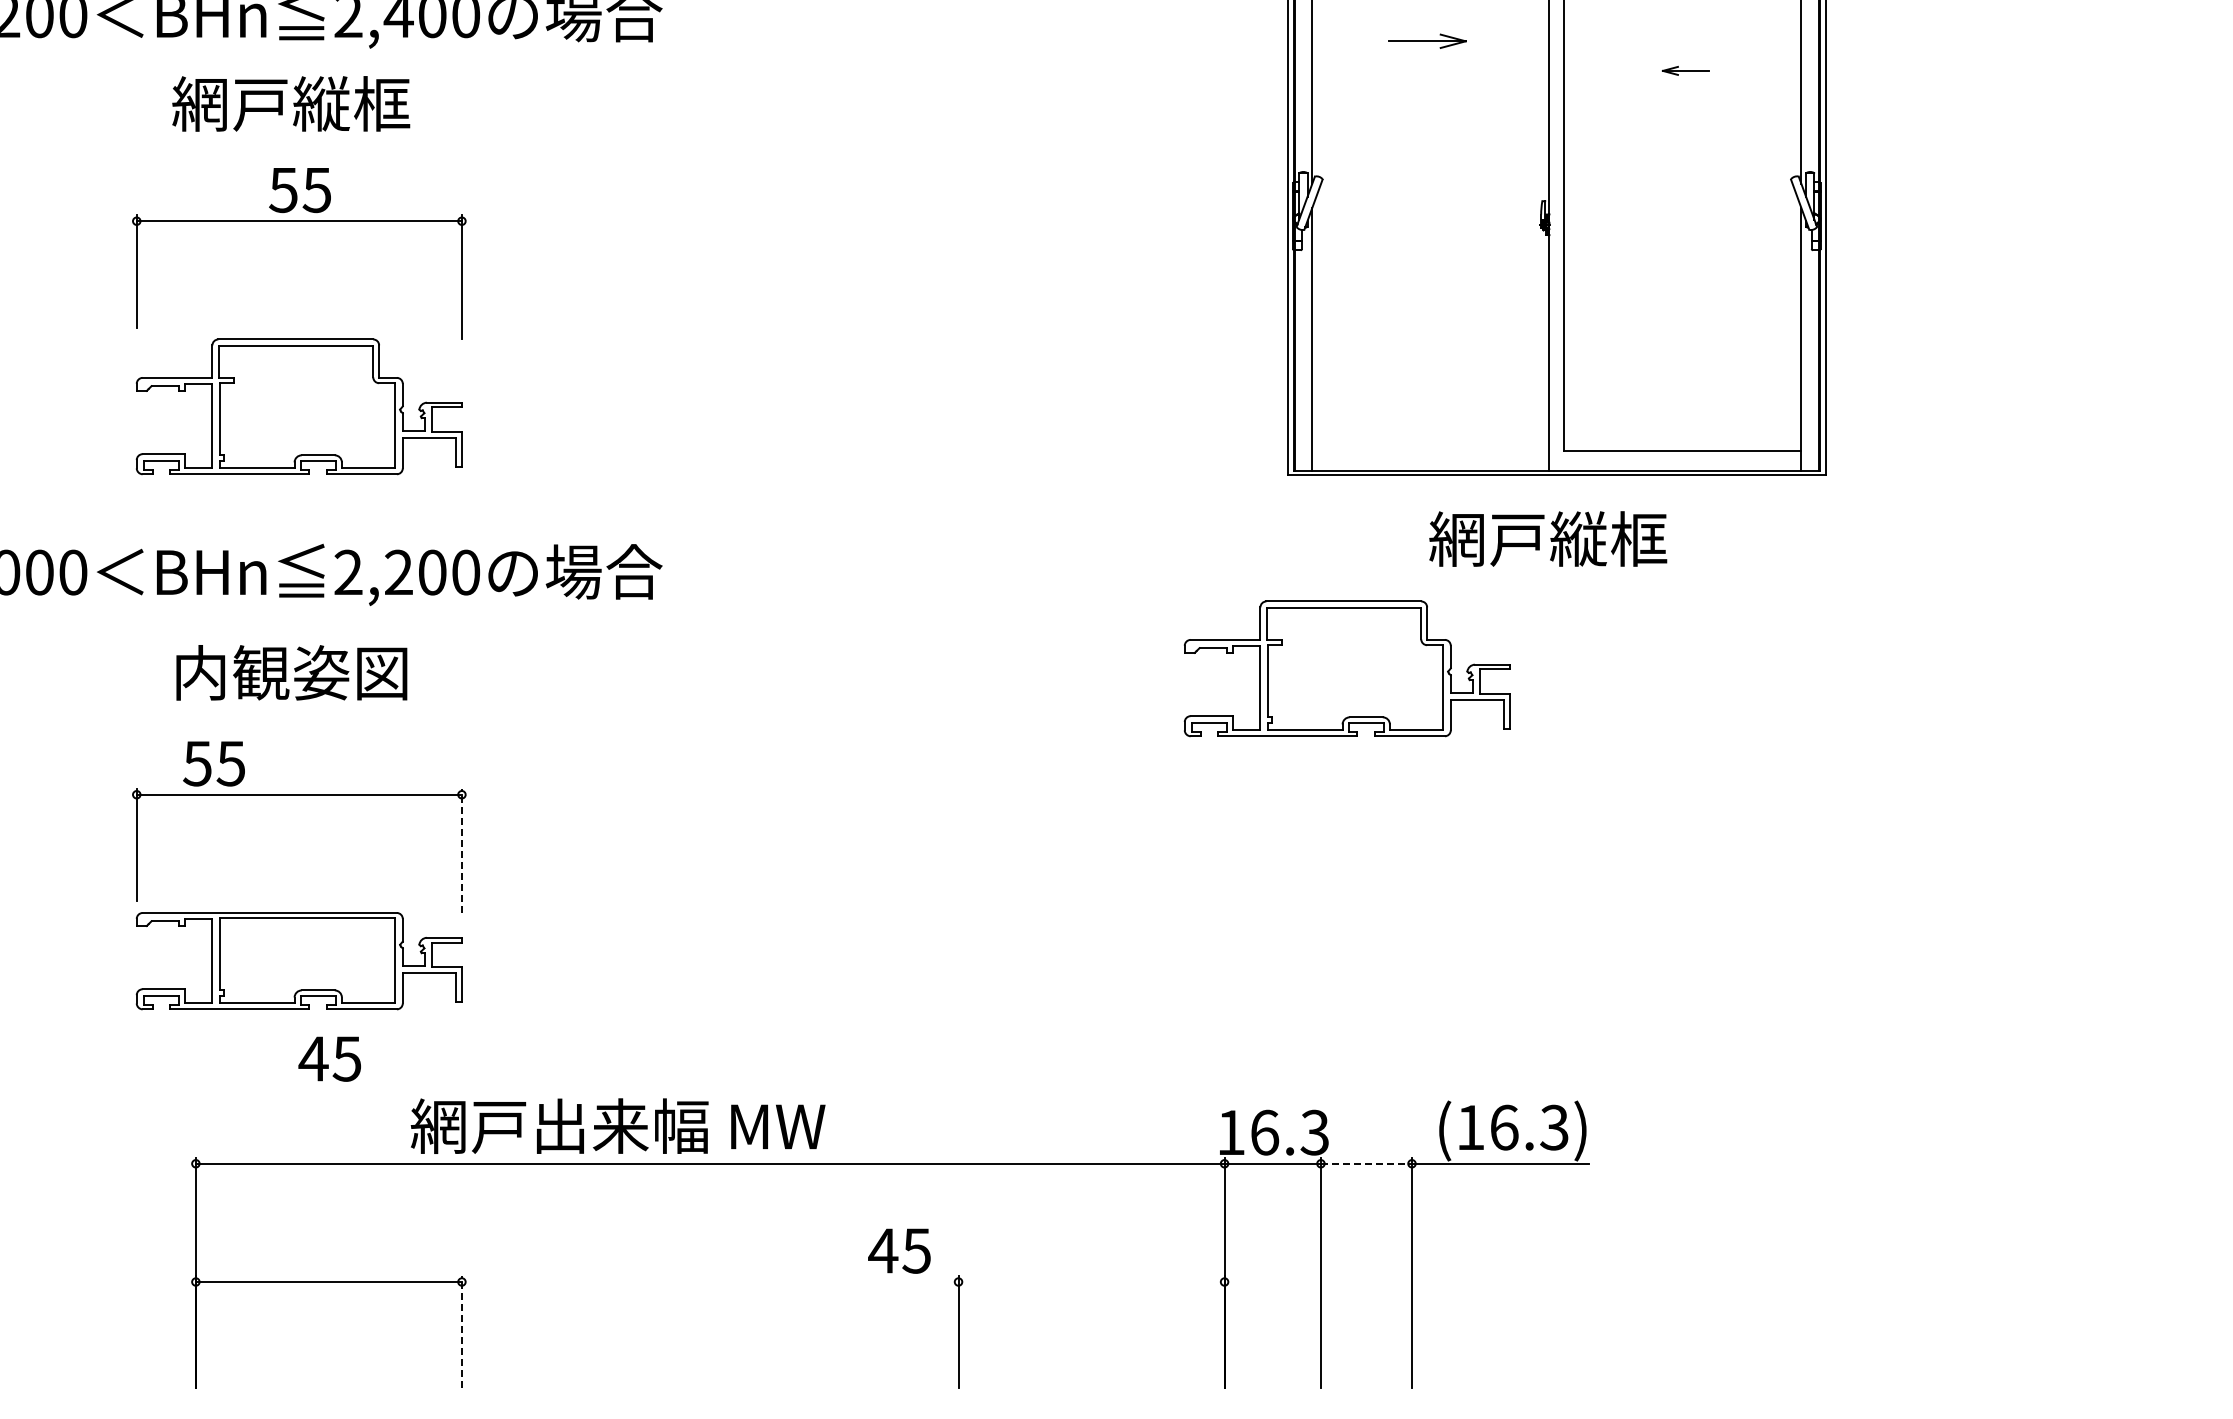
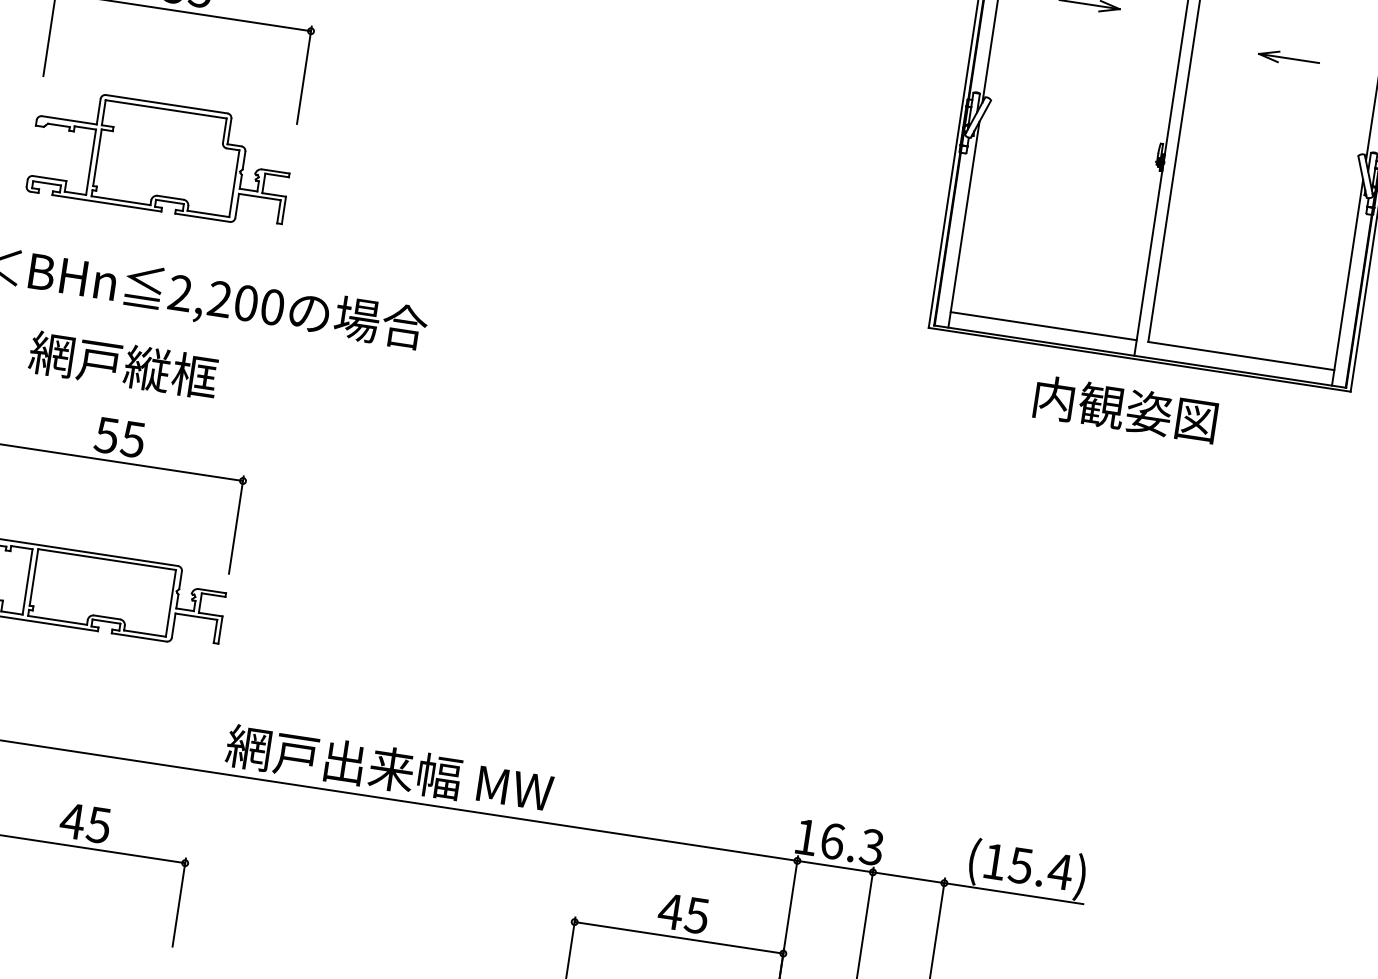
part: (1685, 70) -> (1288, 58), size x1.67
line: (1430, 450) -> (1043, 325), added
text: (1548, 538) -> (1125, 408), 網戸縦框 -> 内観姿図
part: (1346, 668) -> (951, 486), removed
text: (291, 672) -> (123, 364), 内観姿図 -> 網戸縦框
text: (213, 763) -> (119, 437), moved
line: (461, 850) -> (236, 524), dashed -> solid
text: (329, 1058) -> (85, 822), moved
text: (617, 1125) -> (389, 768), moved
text: (1529, 1127) -> (1040, 868), (16.3) -> (15.4)
line: (1366, 1163) -> (908, 877), dashed -> solid
text: (899, 1250) -> (683, 913), moved
line: (1091, 1282) -> (678, 938), added
line: (461, 1331) -> (179, 901), dashed -> solid

